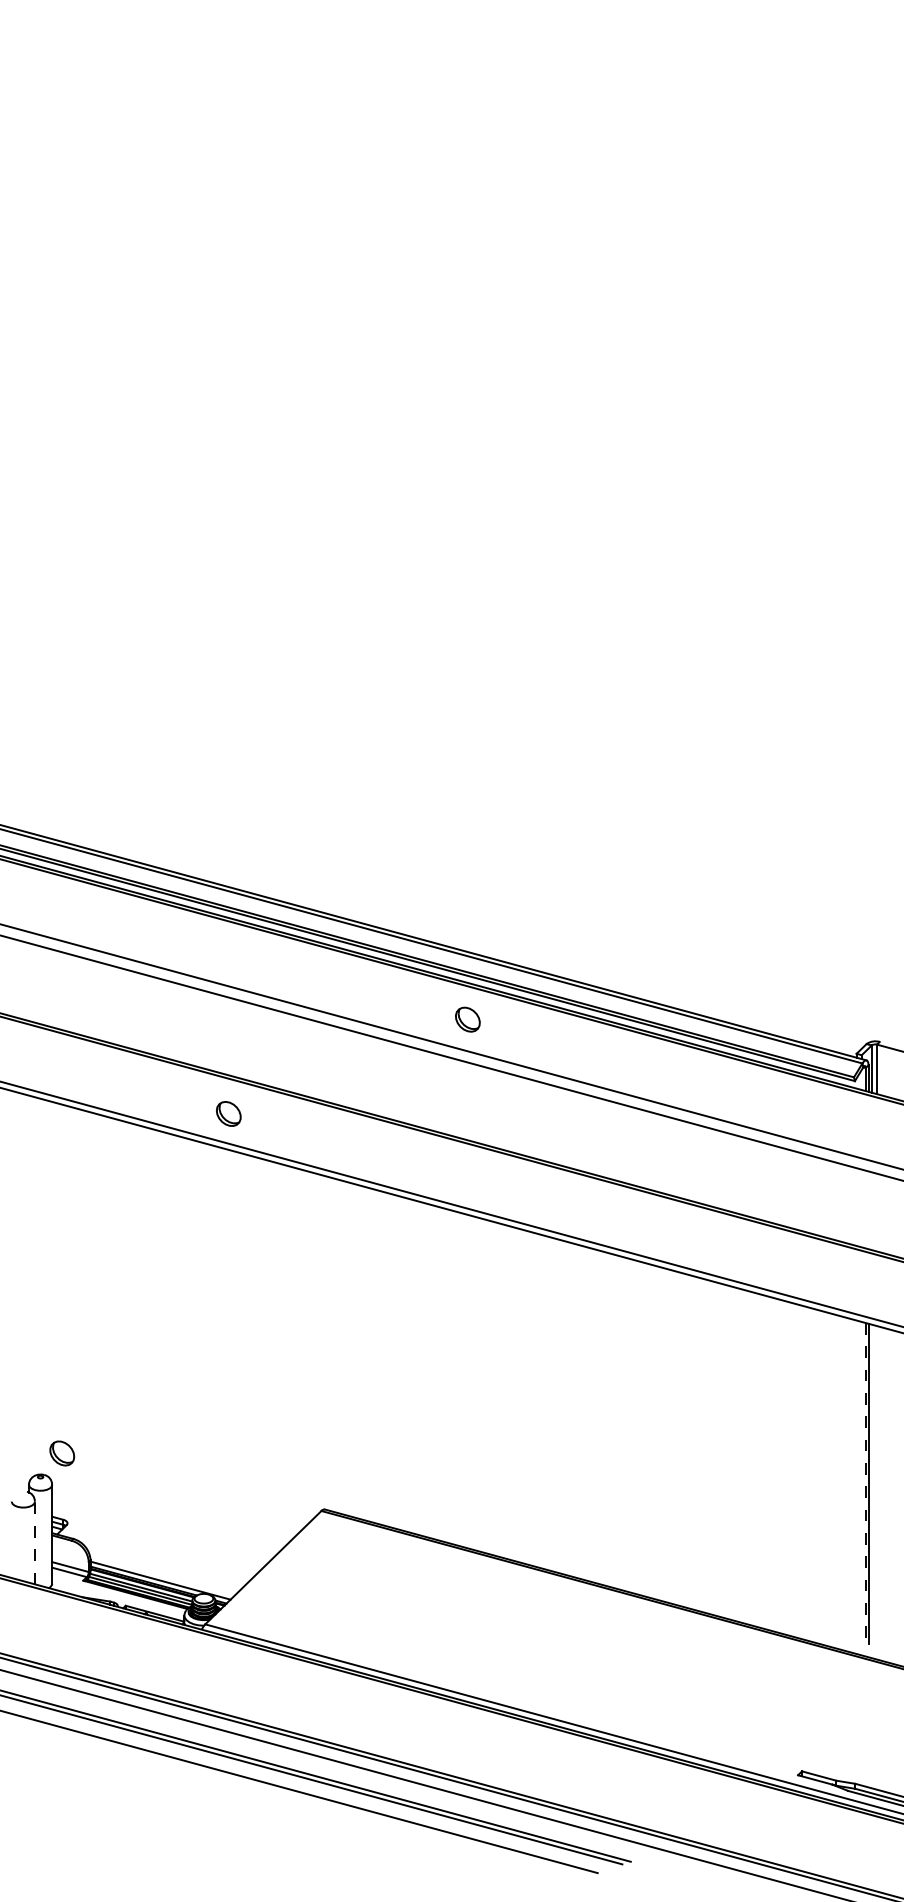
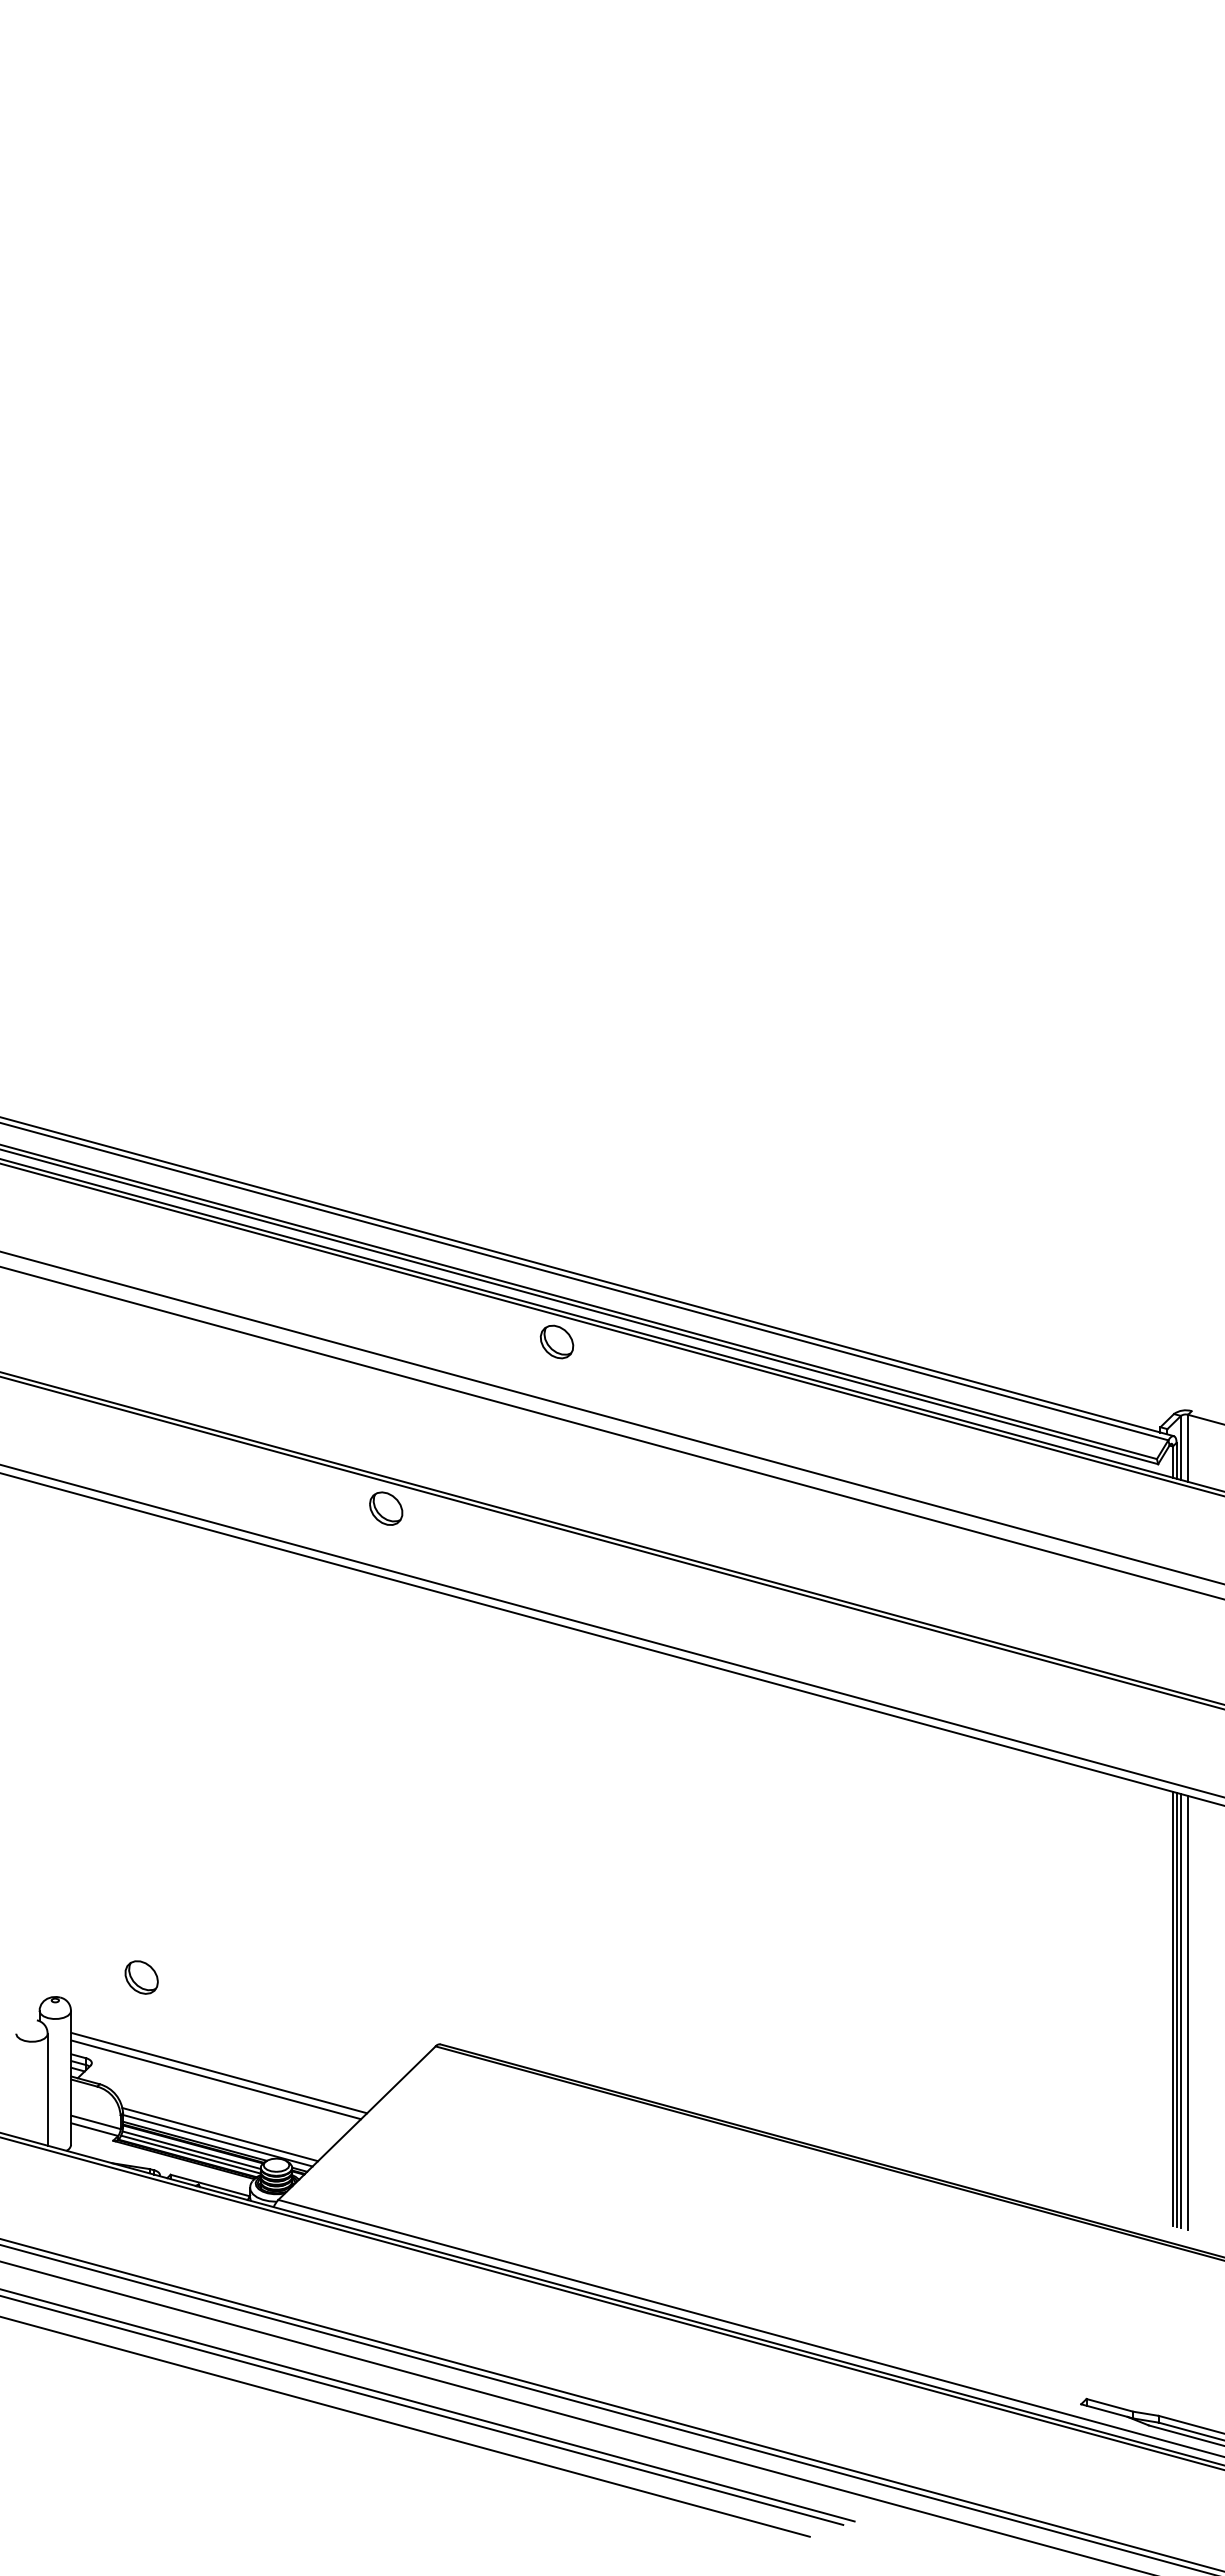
part: (467, 1019) -> (556, 1341), moved
part: (229, 1113) -> (386, 1508), moved
part: (62, 1453) -> (141, 1977), moved
line: (865, 1483) -> (1172, 2009), dashed -> solid
line: (871, 1485) -> (1180, 2011), added
line: (877, 1485) -> (1188, 2012), added
line: (161, 1530) -> (219, 2072), added
line: (159, 1535) -> (216, 2079), added
line: (34, 1542) -> (47, 2089), dashed -> solid
line: (162, 1576) -> (220, 2134), added

